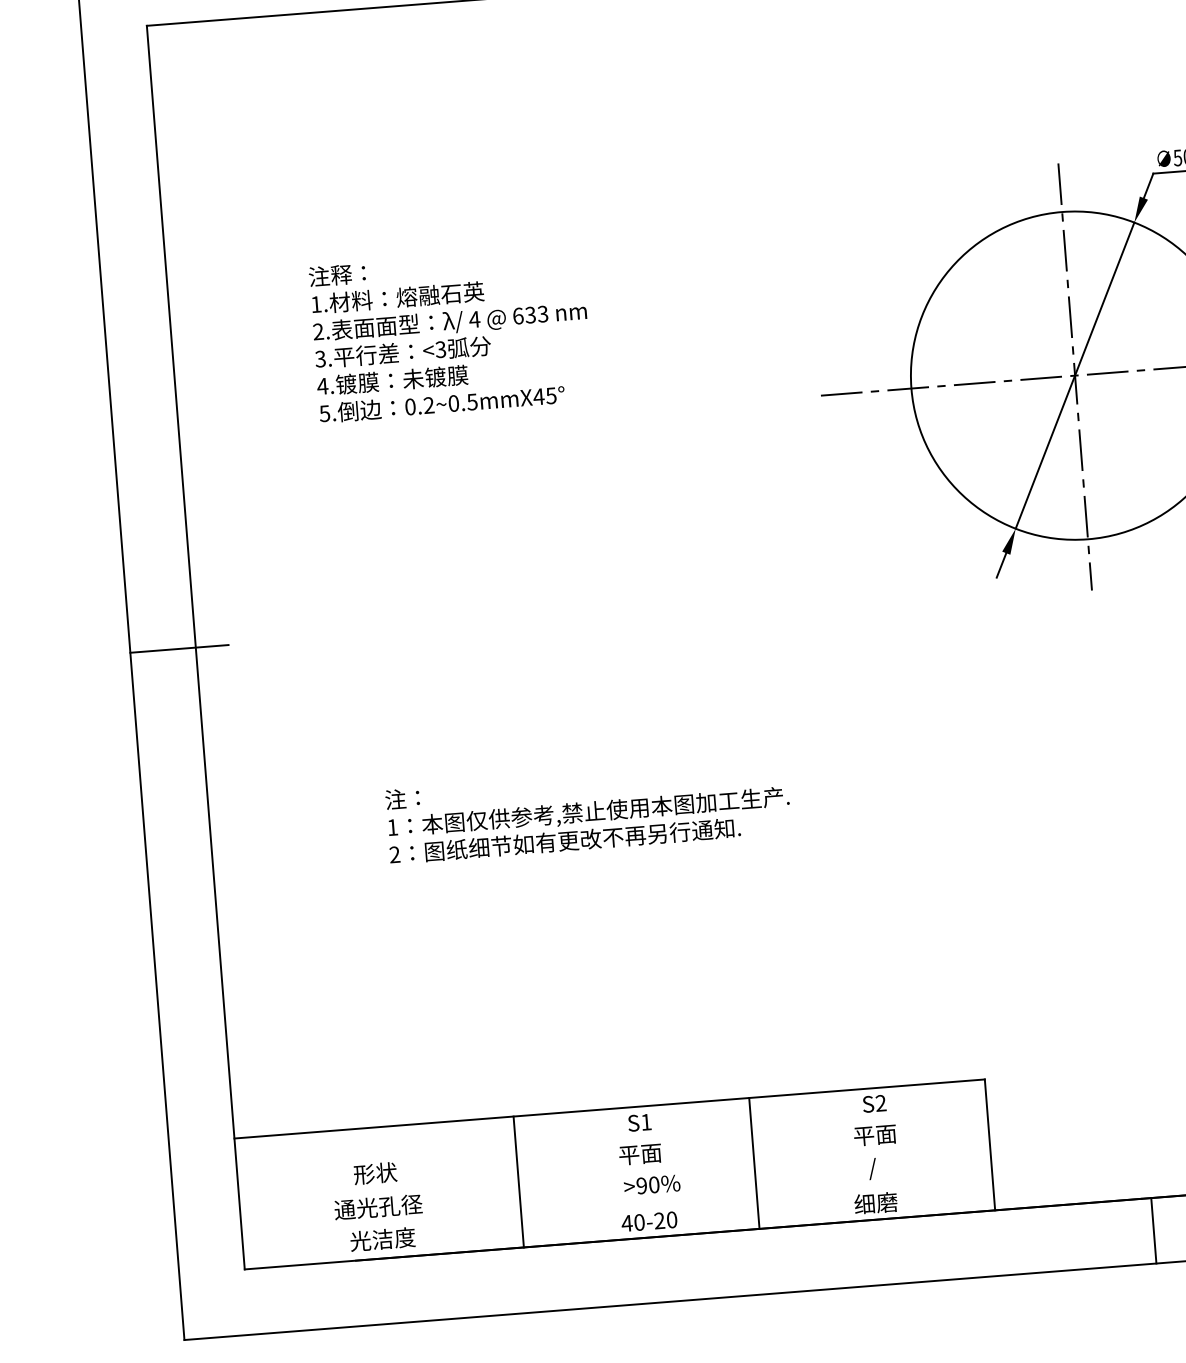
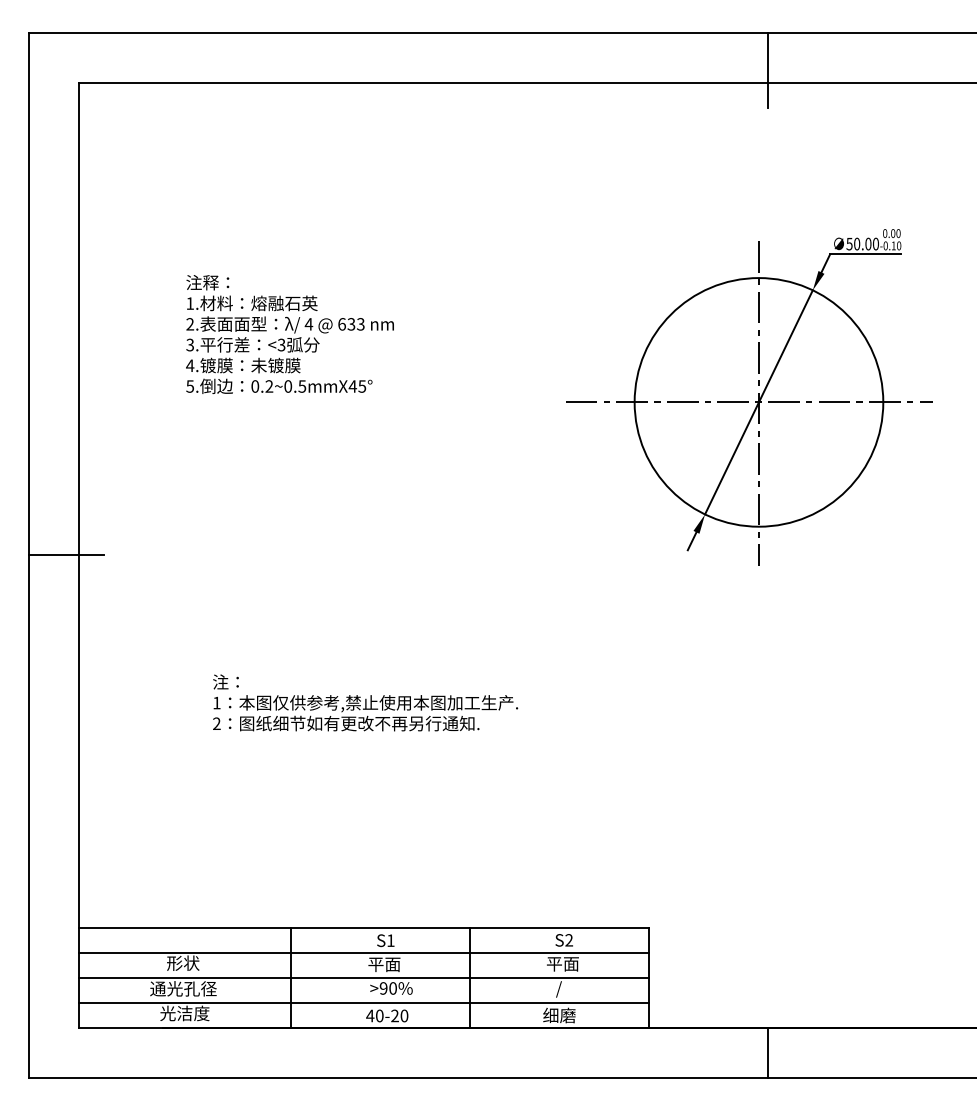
line: (611, 1141) -> (363, 953), added
line: (614, 1174) -> (363, 978), added
line: (616, 1207) -> (363, 1003), added

